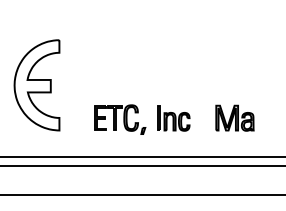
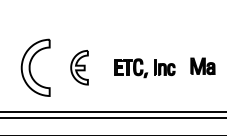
part: (36, 84) -> (79, 67), size x0.6
part: (234, 118) -> (202, 66), moved
part: (141, 120) -> (144, 68), moved

